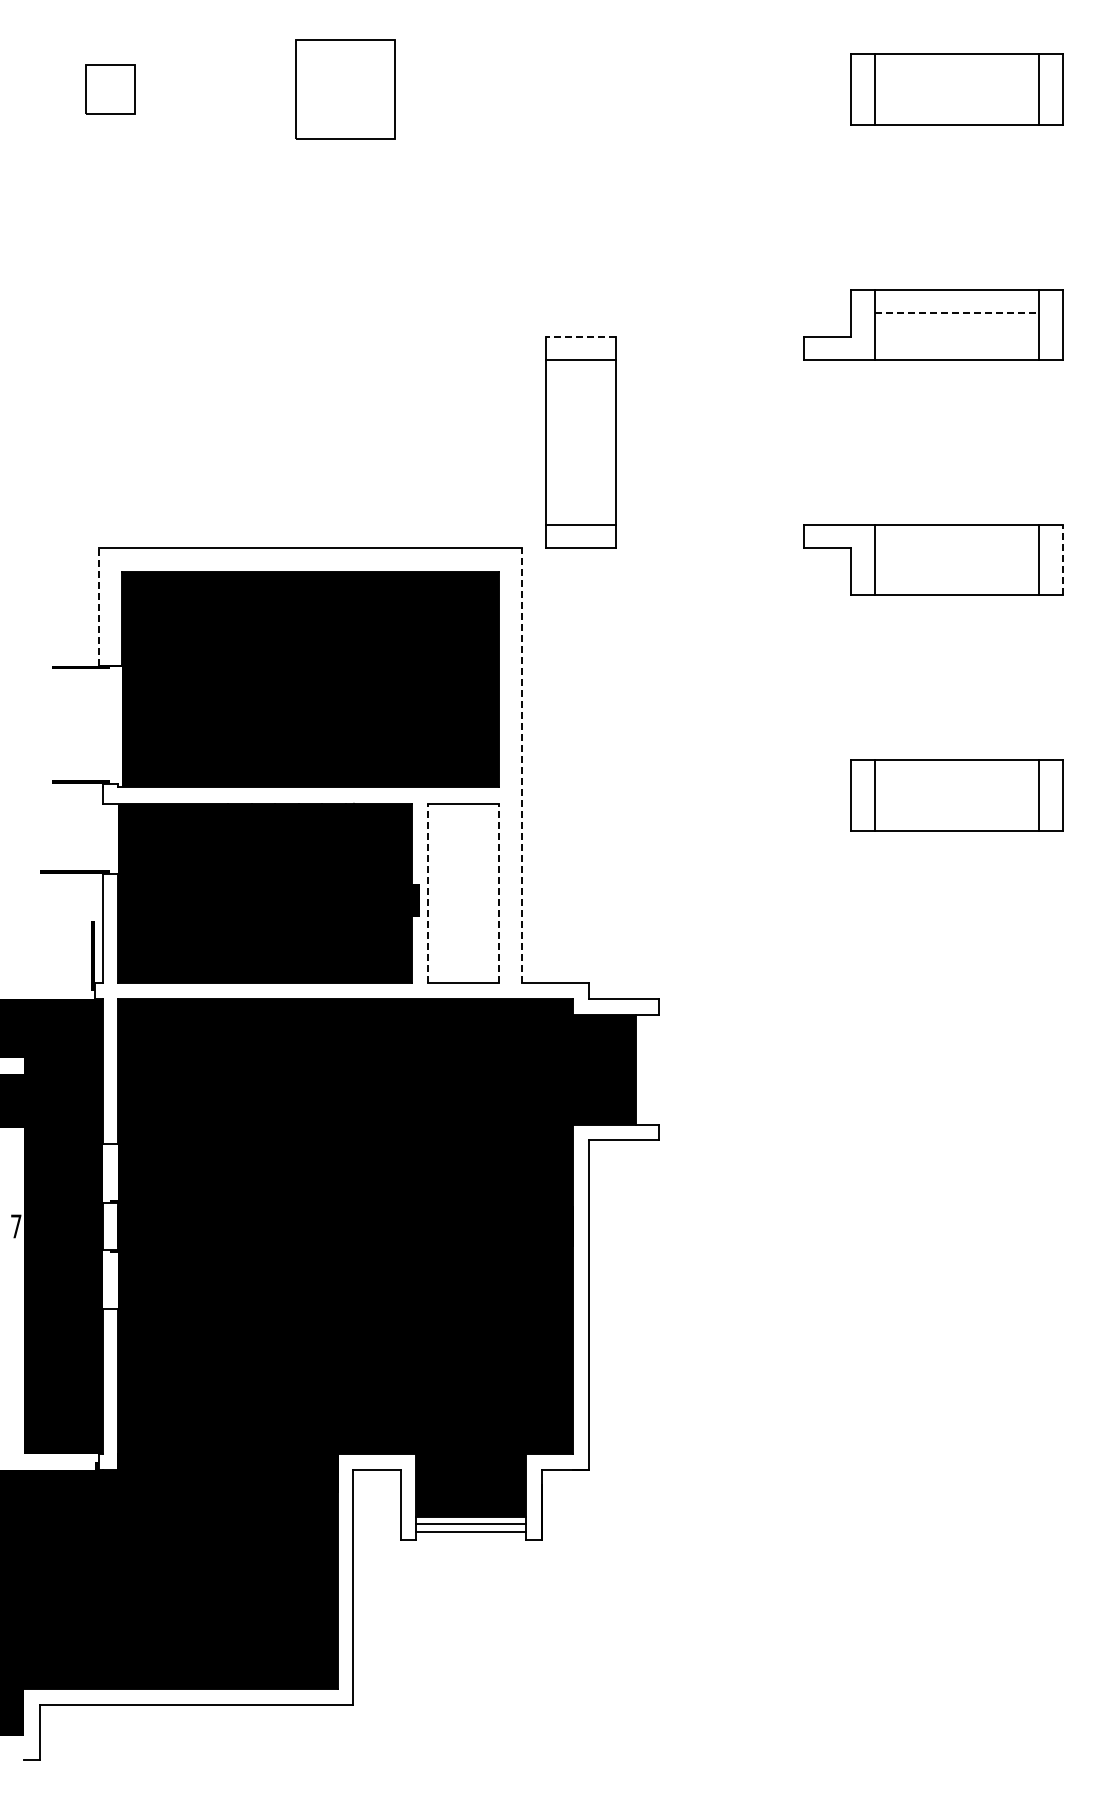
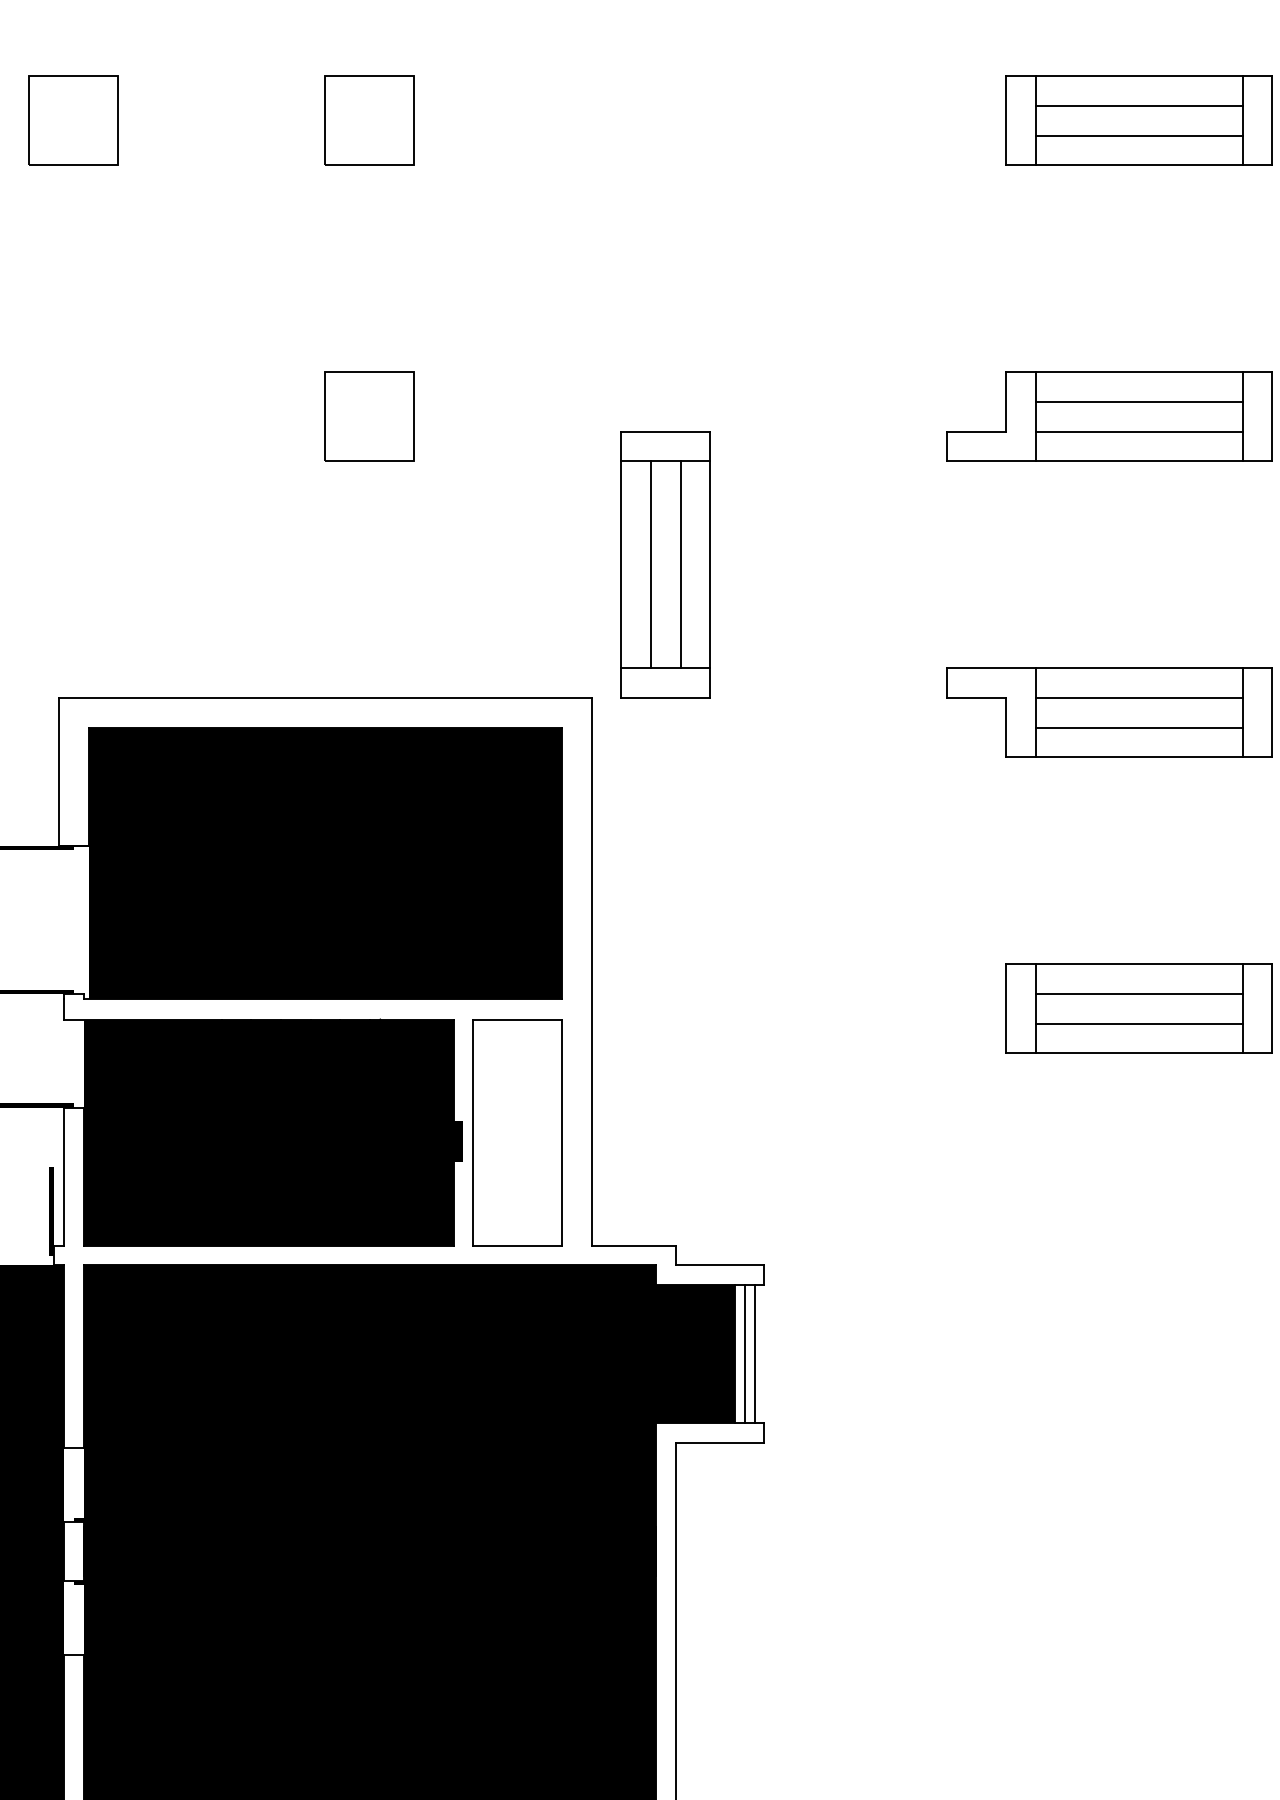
line: (956, 77) -> (1138, 105), added
part: (110, 89) -> (73, 120), size x1.43
part: (345, 89) -> (369, 120), size x0.71
line: (956, 101) -> (1138, 135), added
line: (957, 313) -> (1139, 402), dashed -> solid
part: (345, 324) -> (369, 416), added
line: (580, 336) -> (665, 431), dashed -> solid
line: (956, 336) -> (1138, 431), added
line: (569, 442) -> (651, 564), added
line: (592, 442) -> (680, 564), added
line: (956, 548) -> (1138, 698), added
line: (1062, 559) -> (1271, 712), dashed -> solid
line: (956, 571) -> (1138, 727), added
line: (98, 607) -> (58, 772), dashed -> solid
line: (522, 765) -> (592, 971), dashed -> solid
line: (956, 783) -> (1138, 994), added
line: (956, 807) -> (1138, 1024), added
line: (427, 893) -> (472, 1132), dashed -> solid
line: (498, 893) -> (562, 1132), dashed -> solid
line: (643, 1069) -> (744, 1353), added
line: (651, 1069) -> (754, 1353), added

